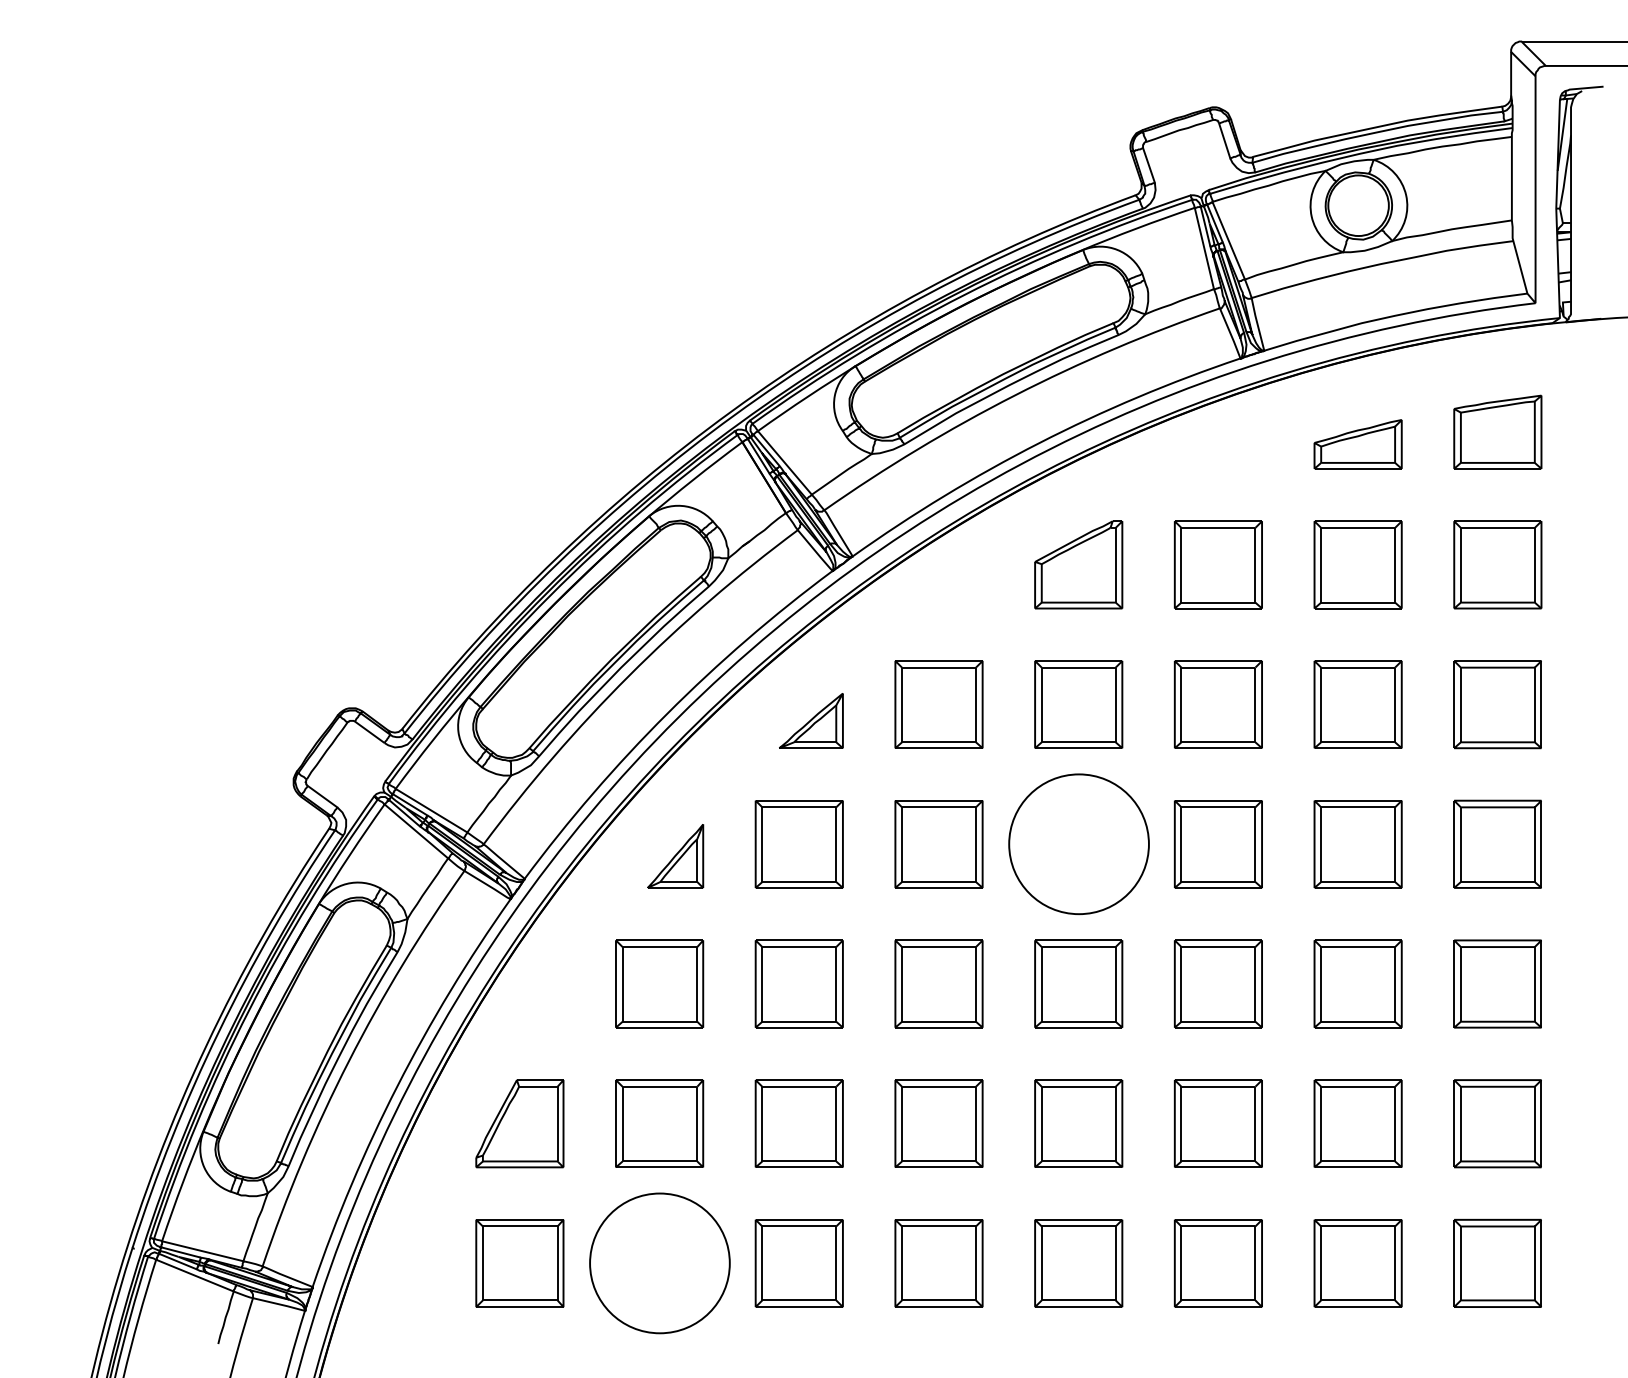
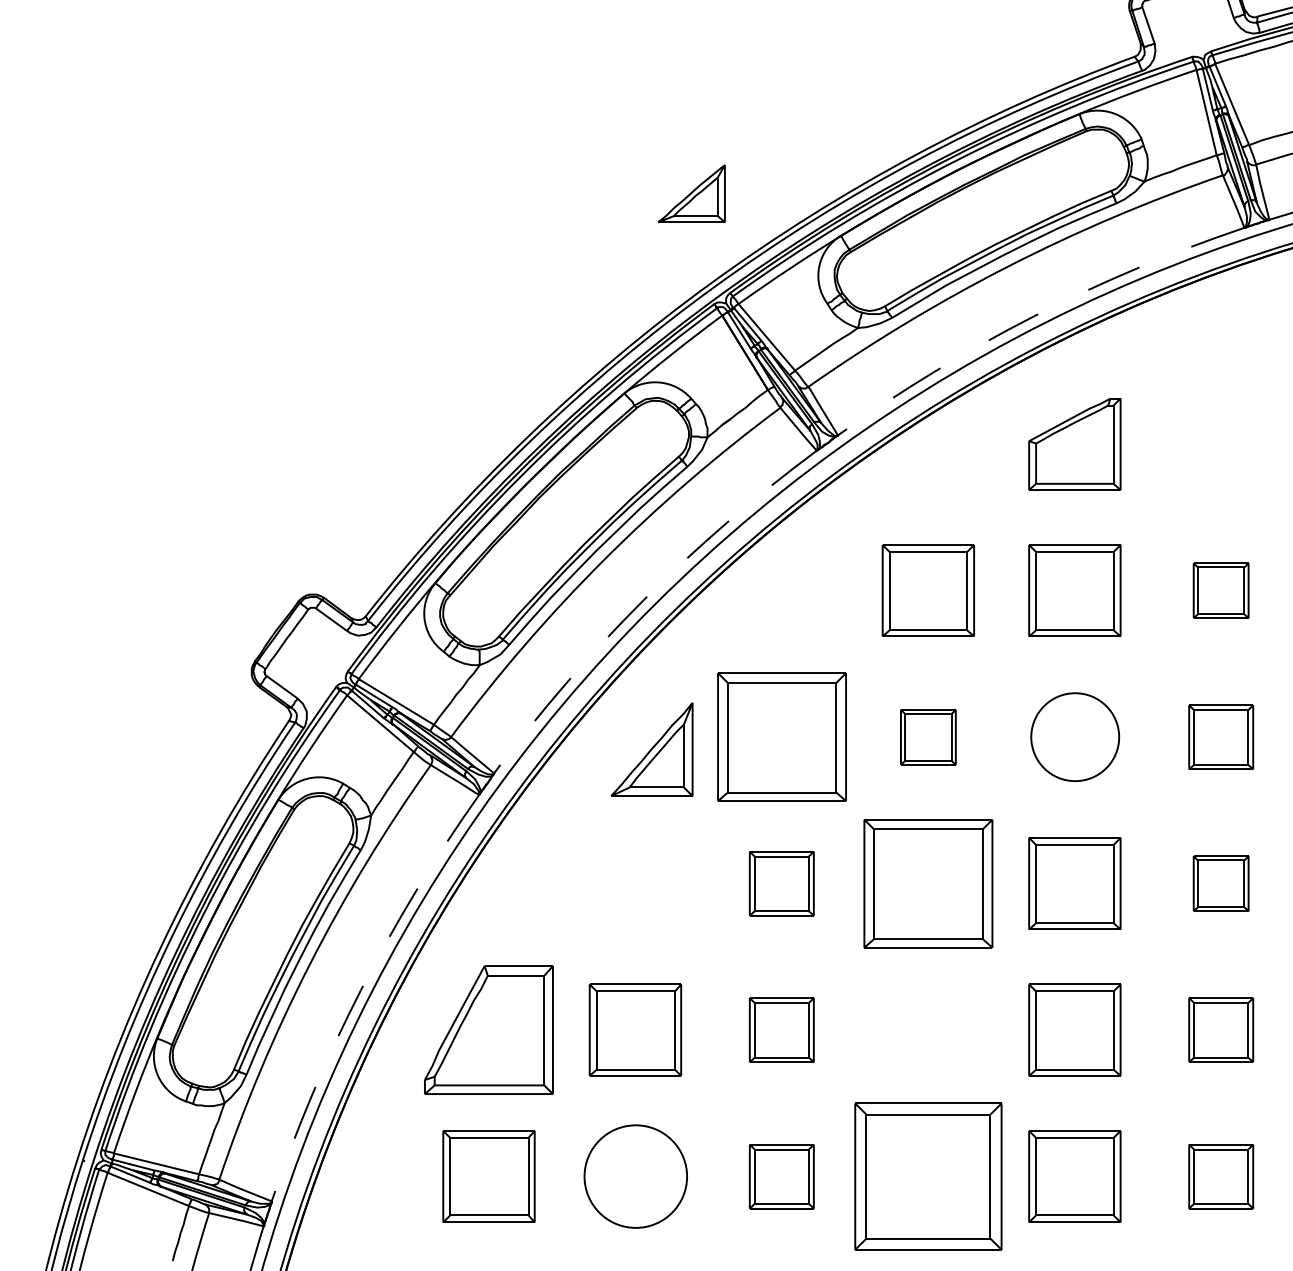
arc: (1039, 443) -> (1033, 317), solid -> dashed
part: (1217, 564) -> (1220, 443), removed
part: (1217, 704) -> (1220, 590), size x0.6
arc: (667, 713) -> (643, 600), solid -> dashed
part: (811, 720) -> (691, 193), moved
part: (798, 844) -> (781, 737), size x1.4
part: (938, 844) -> (927, 737), size x0.6
circle: (1078, 844) -> (1074, 737), size x0.6
part: (1217, 844) -> (1220, 737), size x0.7
part: (675, 856) -> (652, 749), size x1.4
part: (659, 983) -> (635, 883), removed
part: (798, 983) -> (781, 883), size x0.7
part: (938, 983) -> (927, 883), size x1.4
part: (1217, 983) -> (1220, 883), size x0.6
arc: (397, 1085) -> (360, 990), solid -> dashed
part: (519, 1123) -> (488, 1029), size x1.4
part: (798, 1123) -> (781, 1029), size x0.7
part: (938, 1123) -> (927, 1029), removed
part: (1217, 1123) -> (1220, 1029), size x0.7
circle: (659, 1263) -> (635, 1176), size x0.7
part: (798, 1263) -> (781, 1176), size x0.7
part: (938, 1263) -> (927, 1176), size x1.6
part: (1217, 1263) -> (1220, 1176), size x0.7

